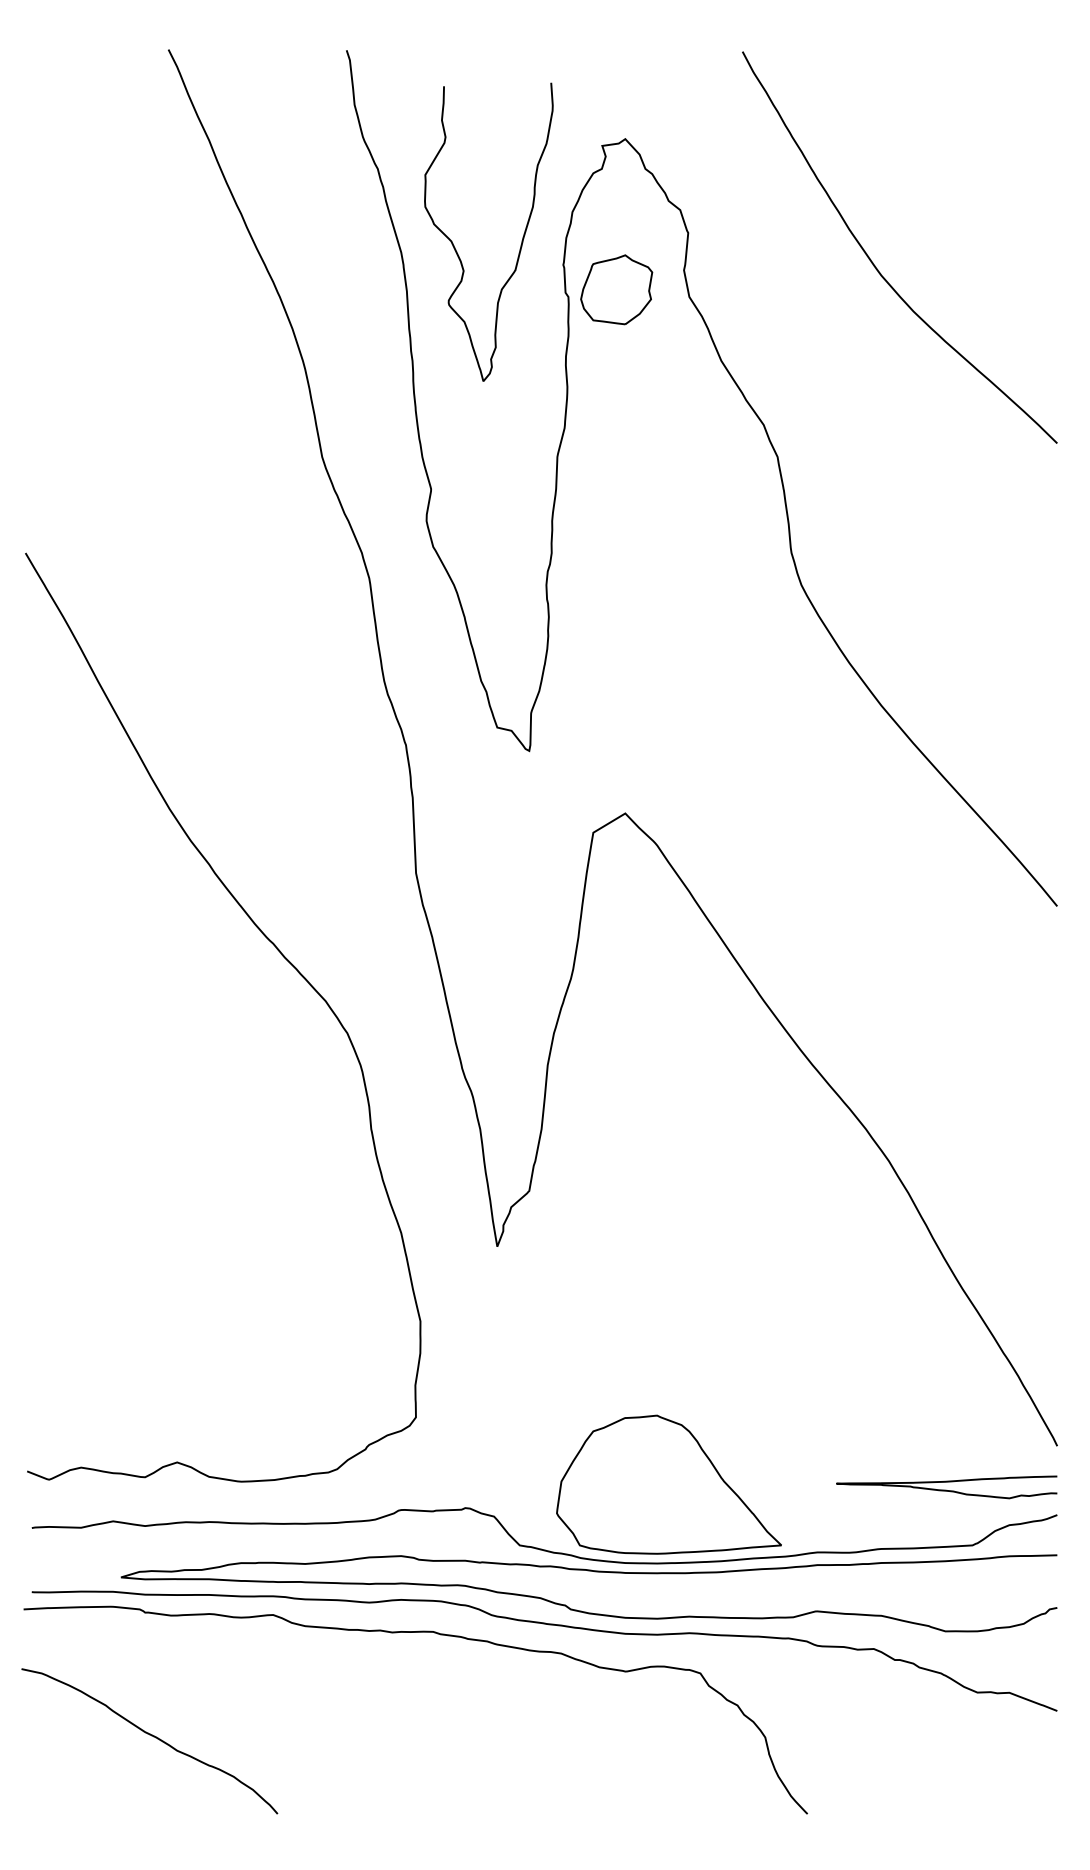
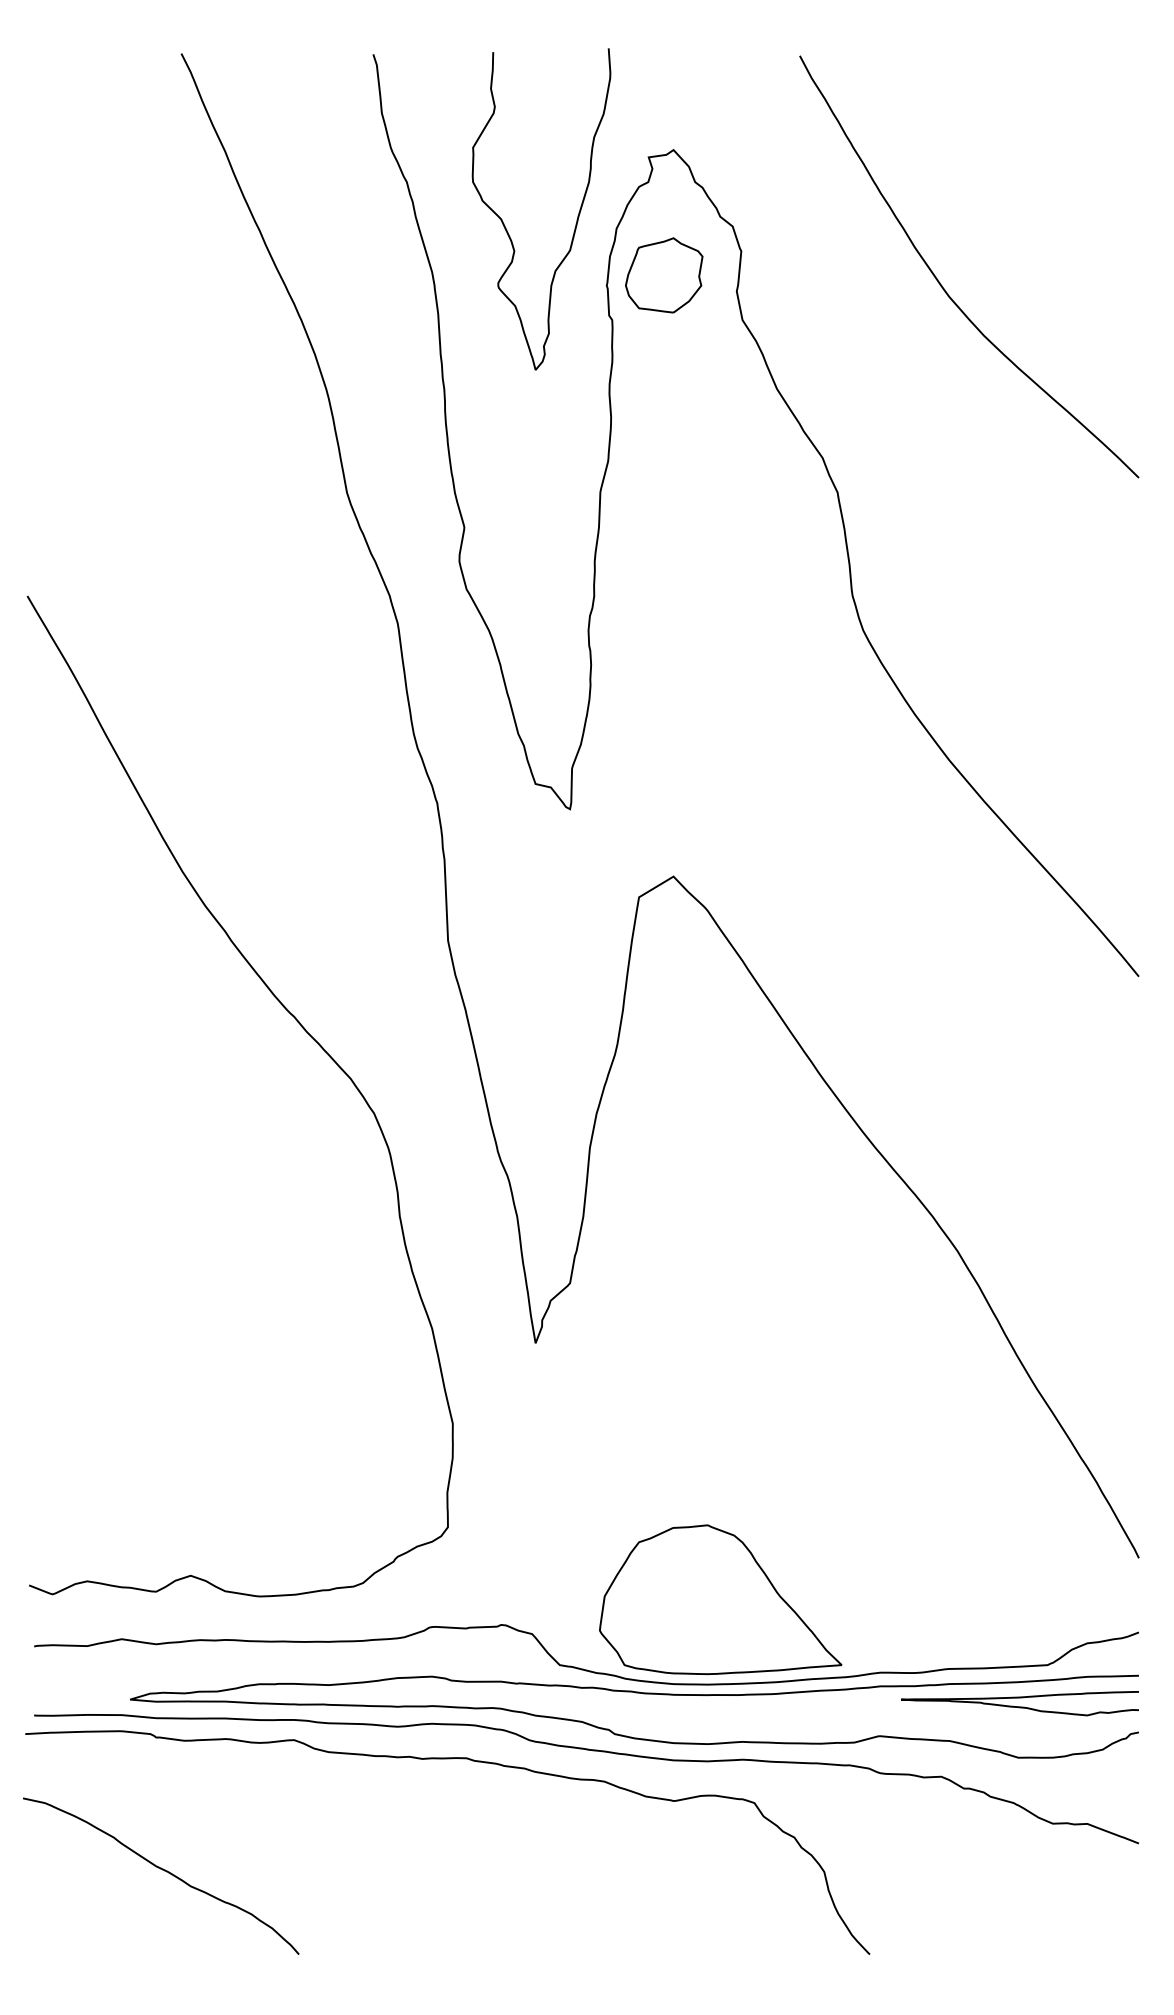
curve: (521, 241) -> (576, 219), moved
part: (616, 289) -> (664, 275), moved
curve: (946, 1490) -> (1019, 1706), moved

